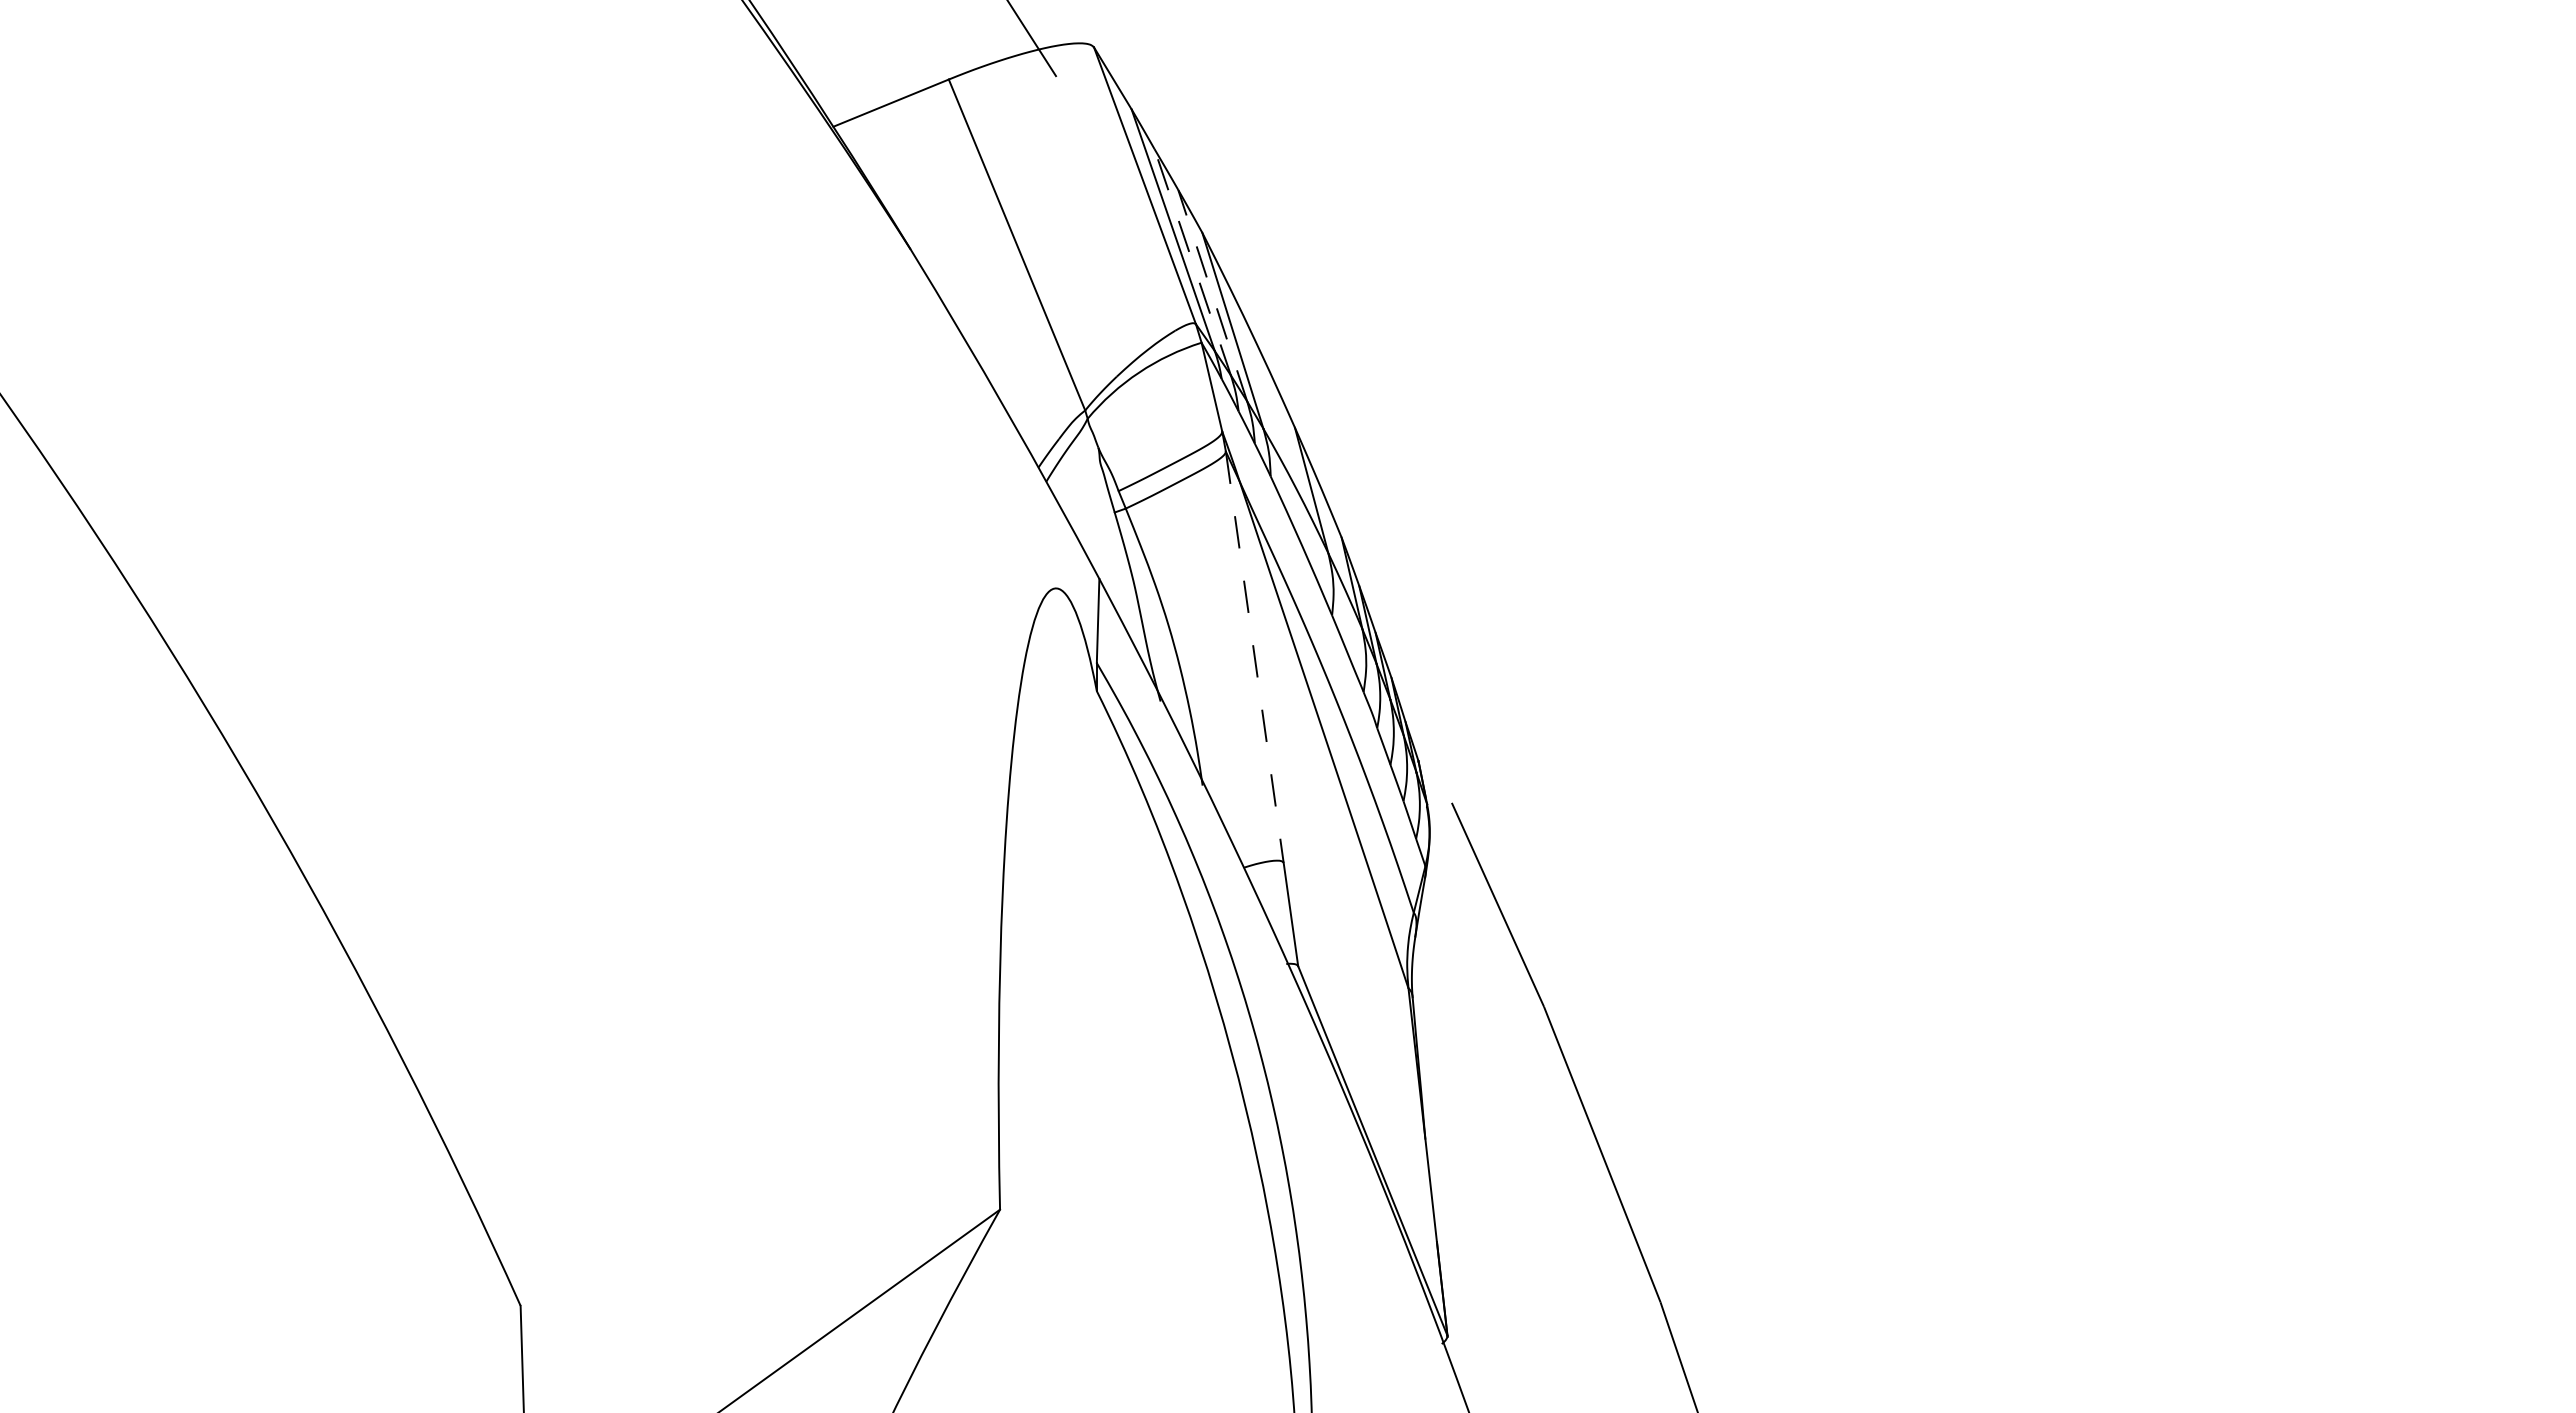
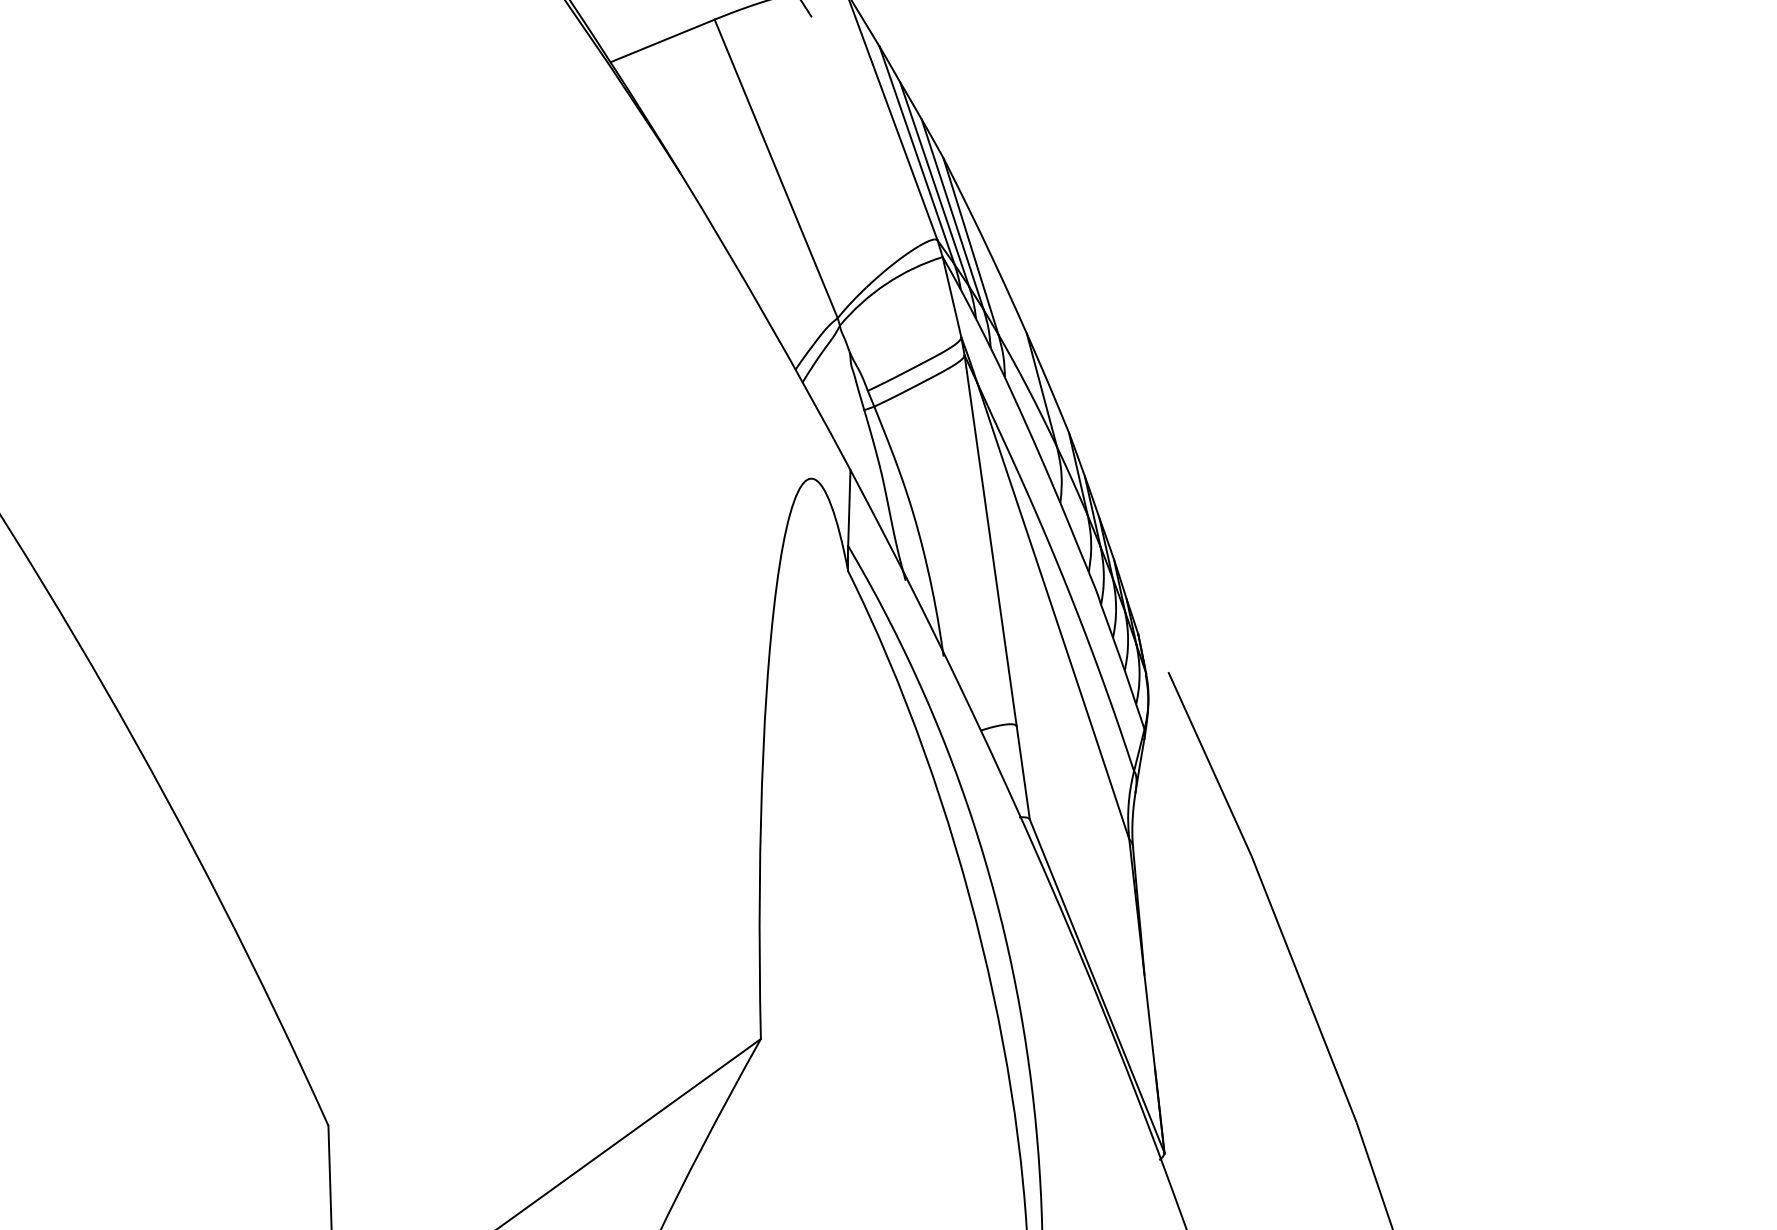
line: (1192, 261) -> (934, 183), dashed -> solid
line: (1212, 295) -> (952, 214), dashed -> solid
line: (1254, 657) -> (990, 540), dashed -> solid

